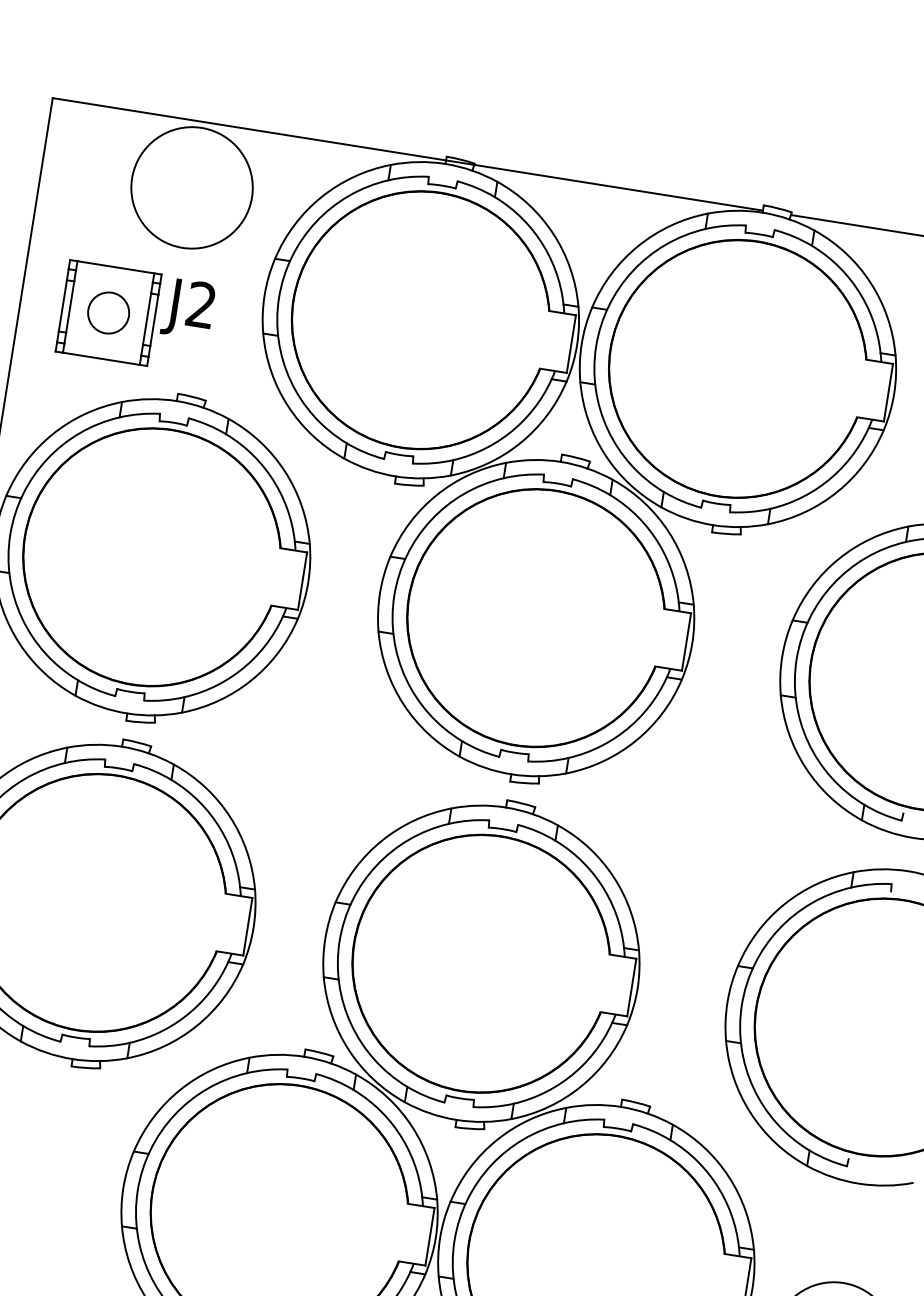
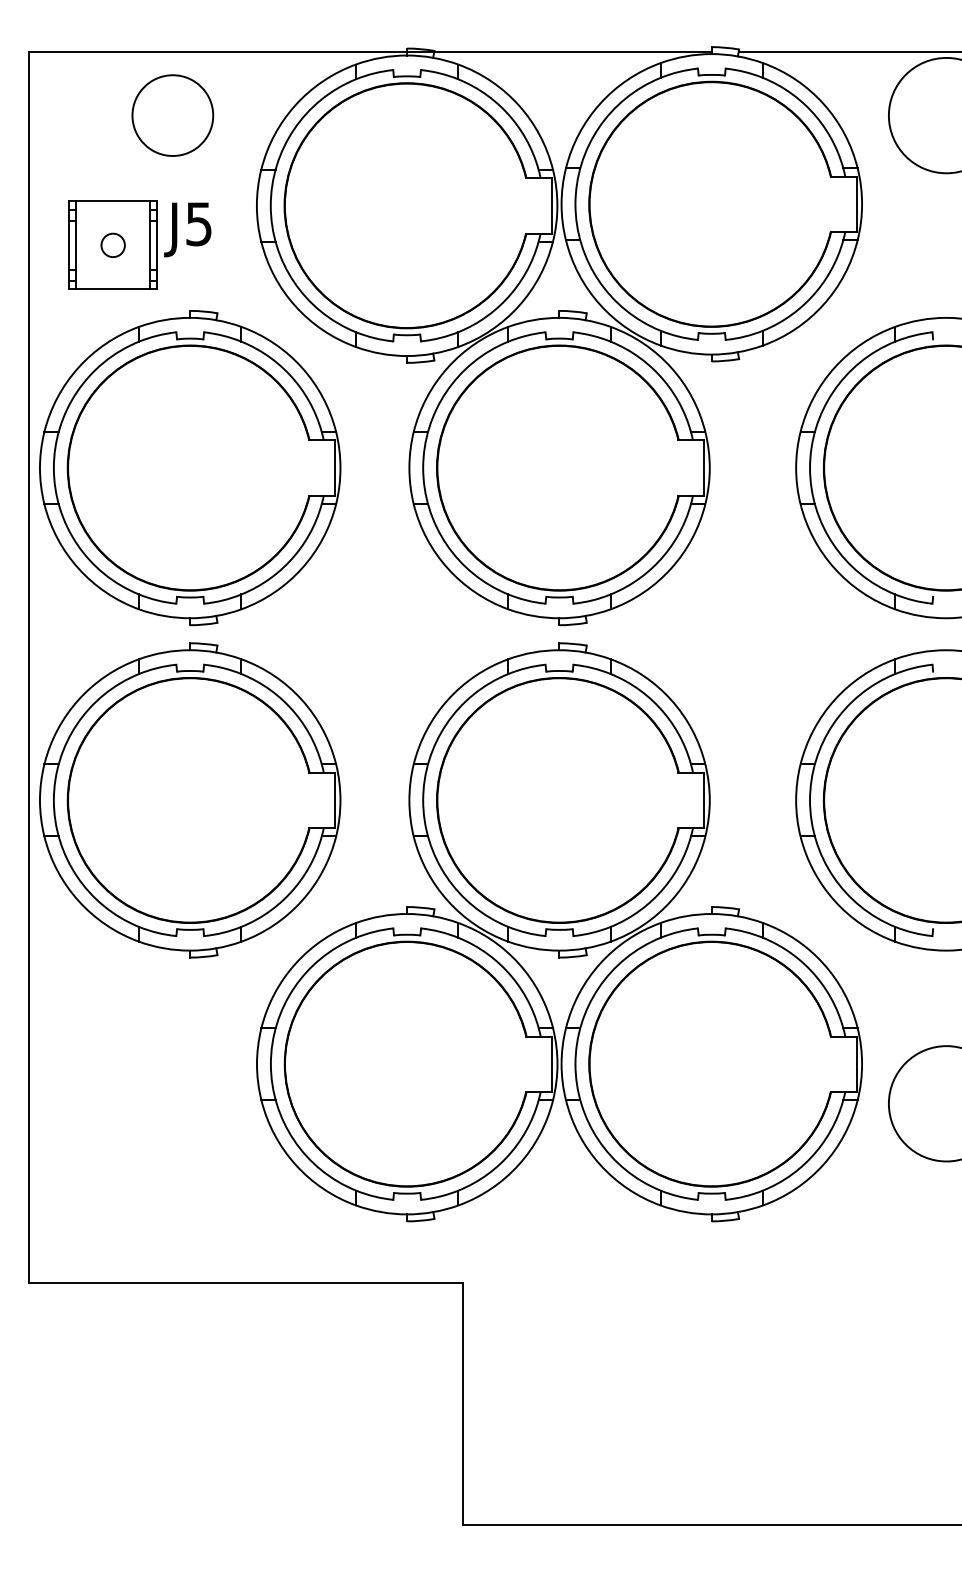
circle: (191, 187) -> (172, 115), size x0.7
text: (200, 305) -> (198, 224), J2 -> J5
circle: (108, 311) -> (112, 244), size x0.6

